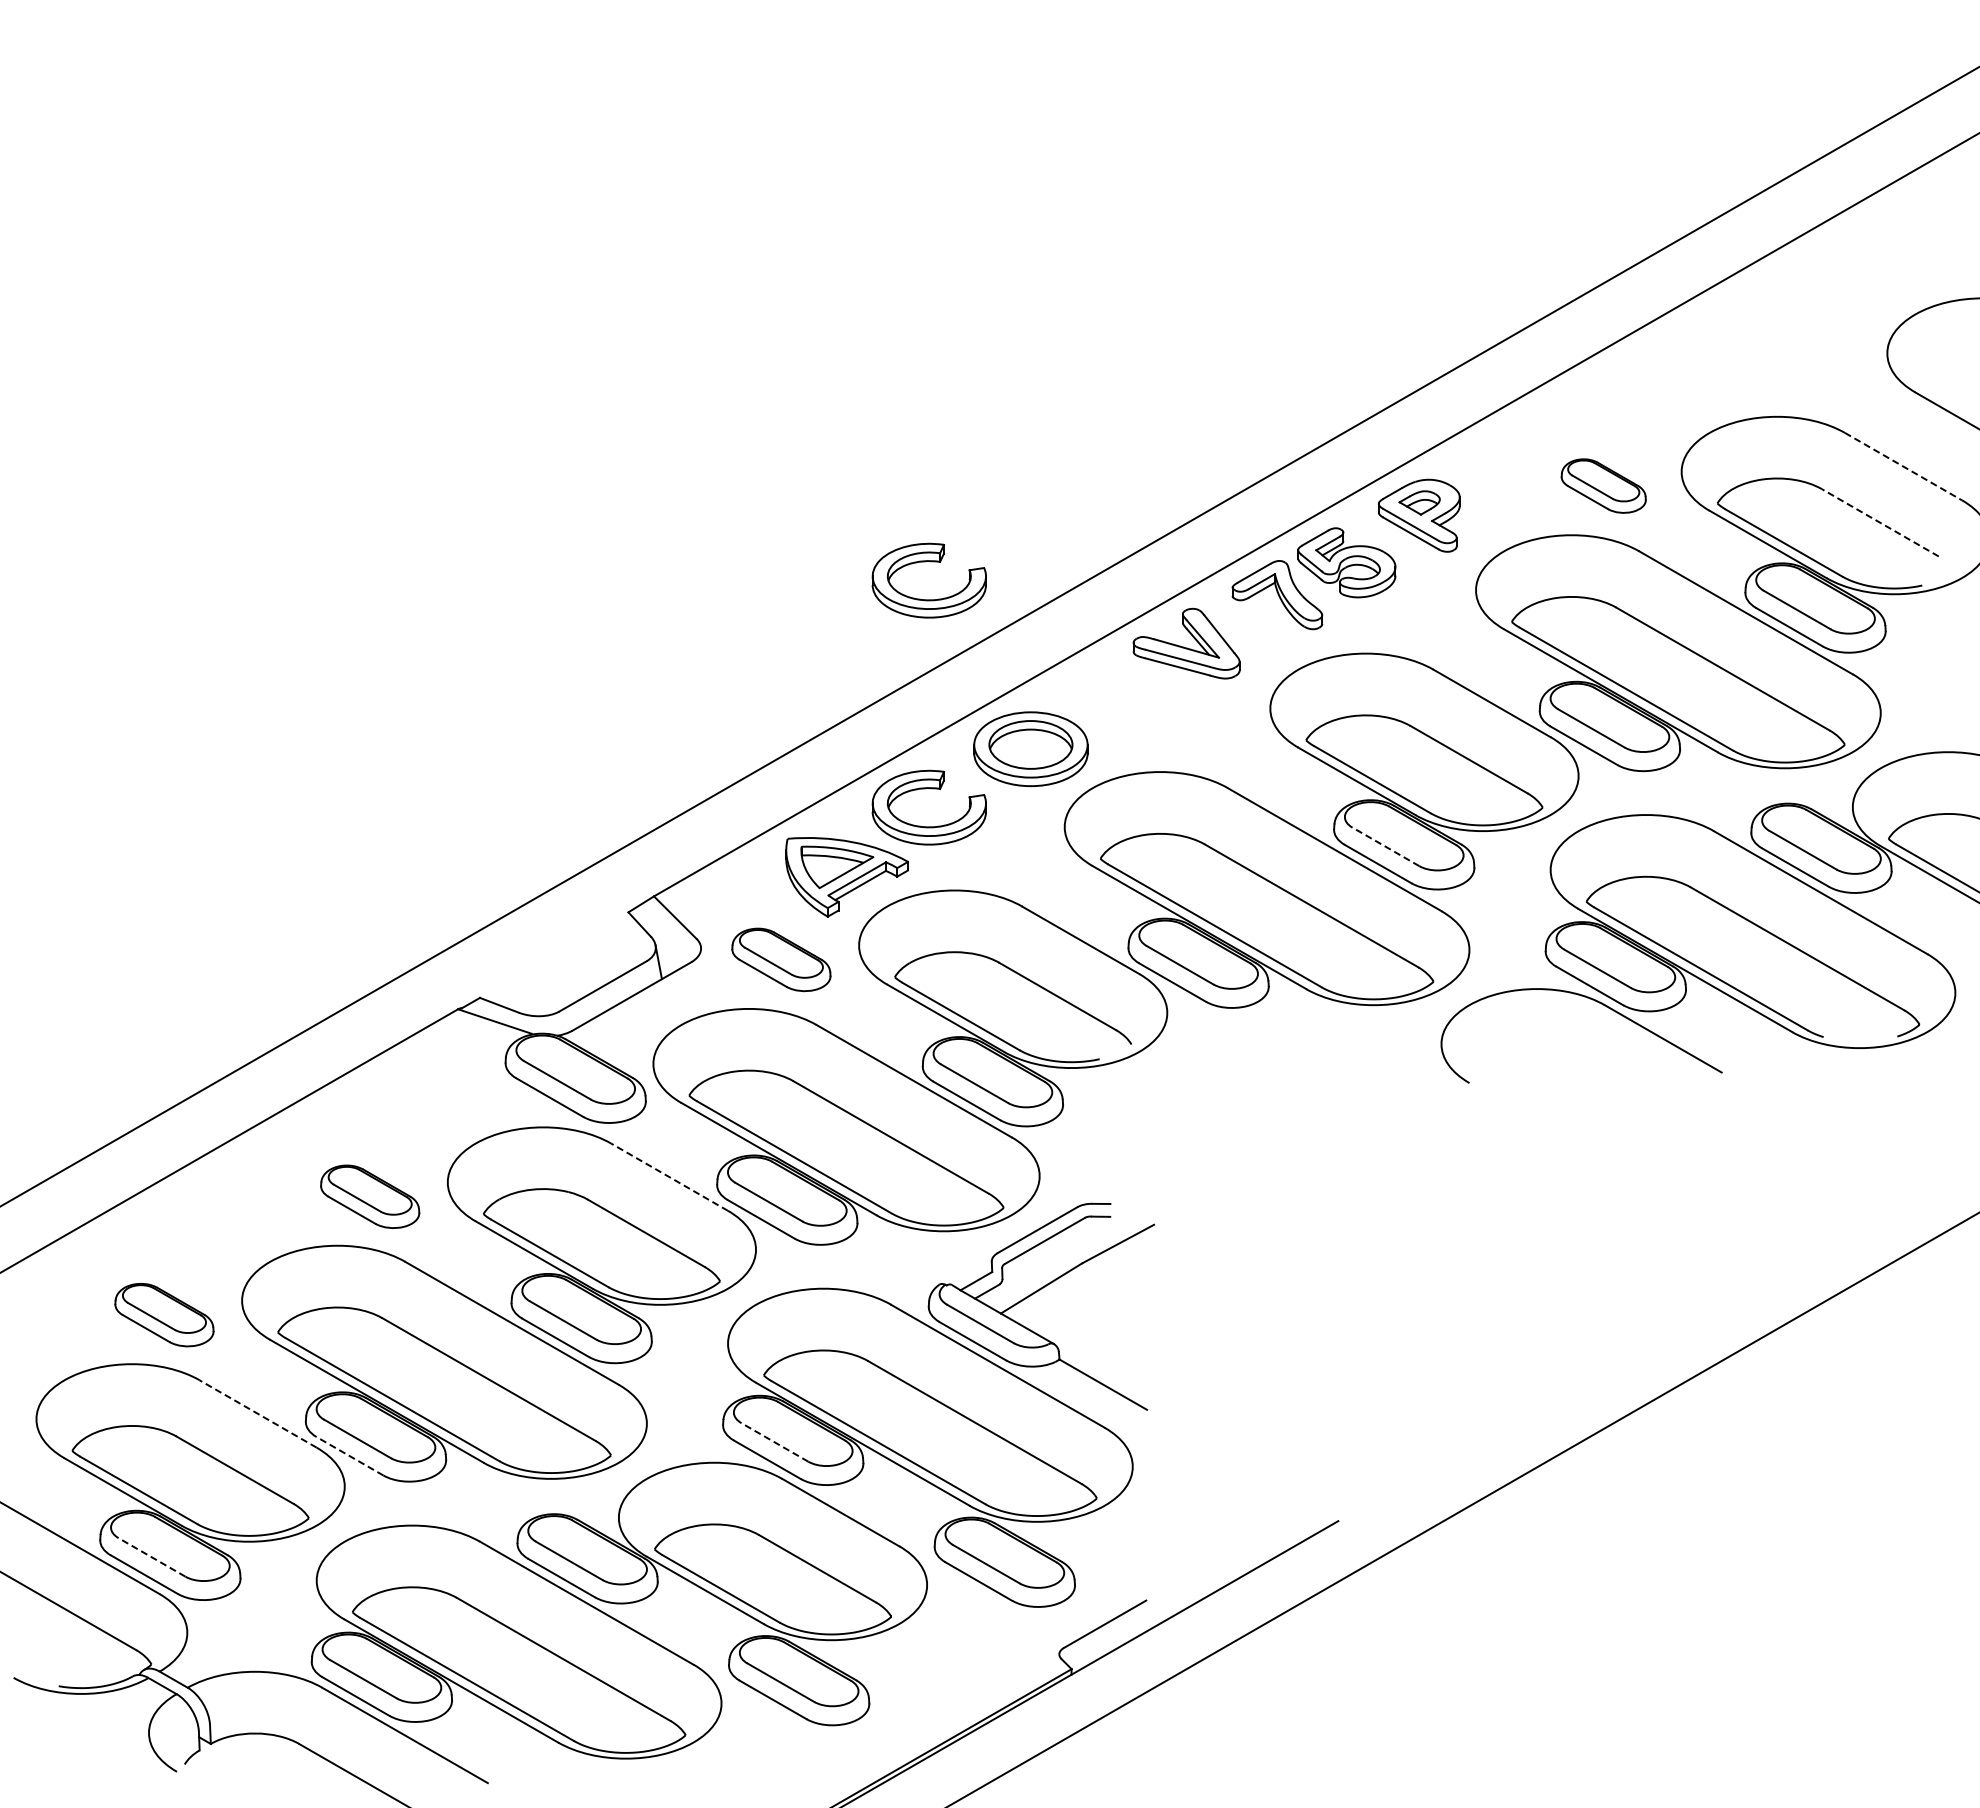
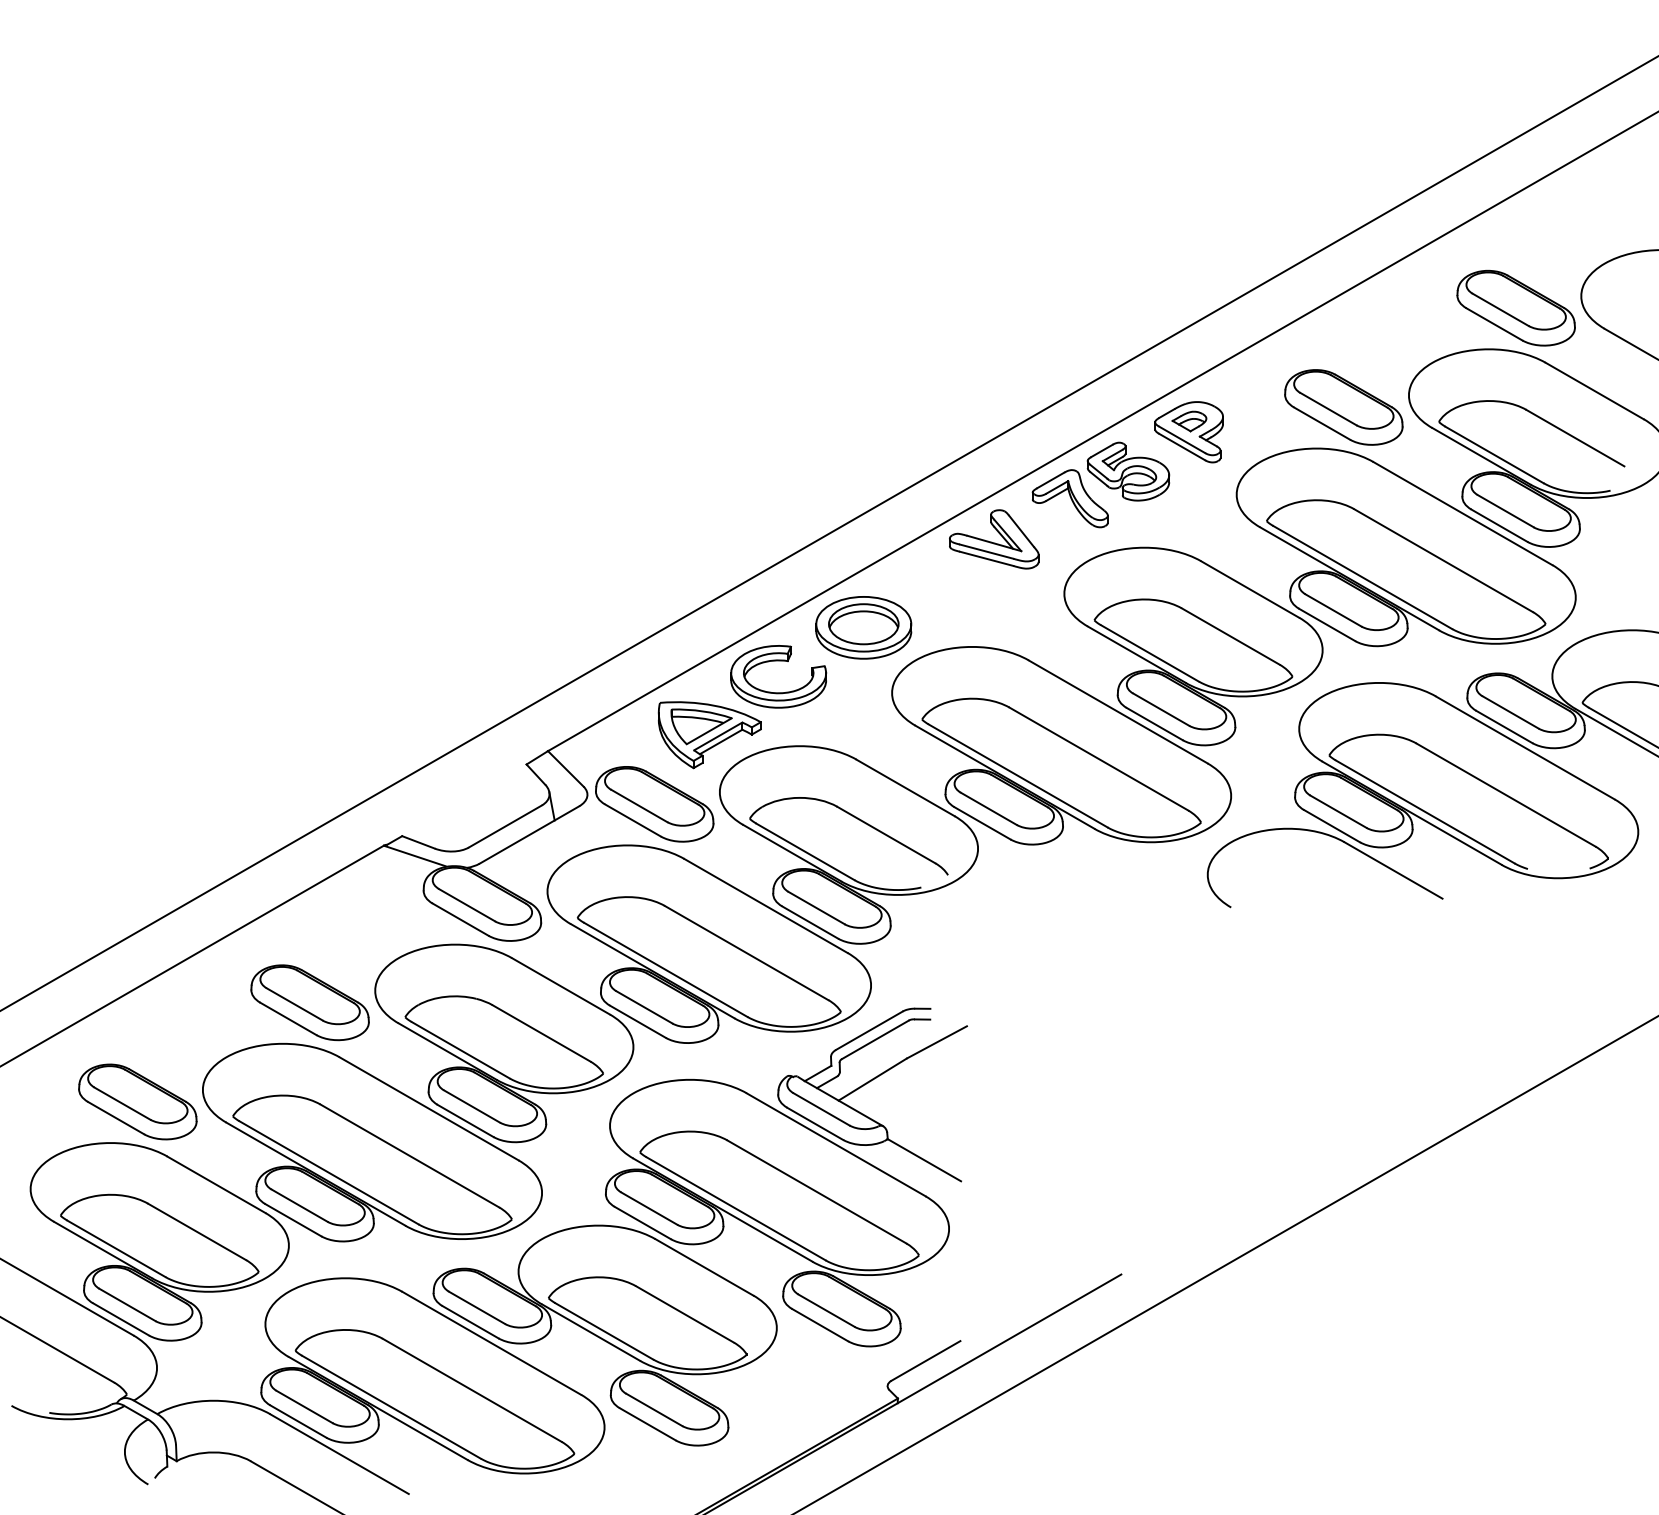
part: (1809, 367) -> (1516, 308), added
line: (1903, 466) -> (1594, 390), dashed -> solid
part: (1603, 485) -> (1343, 406), size x1.67
line: (1879, 522) -> (1574, 437), dashed -> solid
part: (930, 562) -> (779, 471), removed
line: (1385, 846) -> (1160, 709), dashed -> solid
part: (781, 959) -> (654, 803), size x1.43
line: (669, 1176) -> (560, 985), dashed -> solid
part: (370, 1196) -> (310, 1002), size x1.43
part: (164, 1314) -> (137, 1101), size x1.43
line: (257, 1413) -> (215, 1184), dashed -> solid
line: (774, 1442) -> (648, 1208), dashed -> solid
line: (350, 1456) -> (293, 1220), dashed -> solid
line: (152, 1557) -> (127, 1305), dashed -> solid

